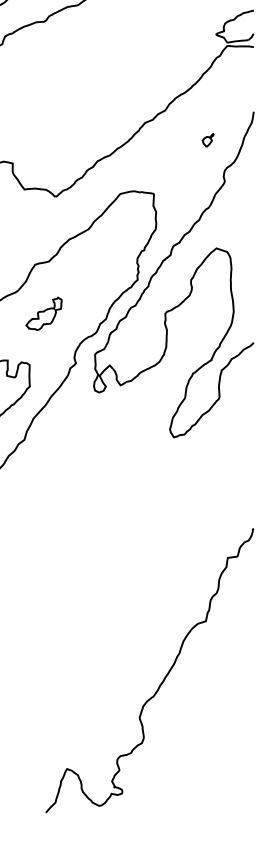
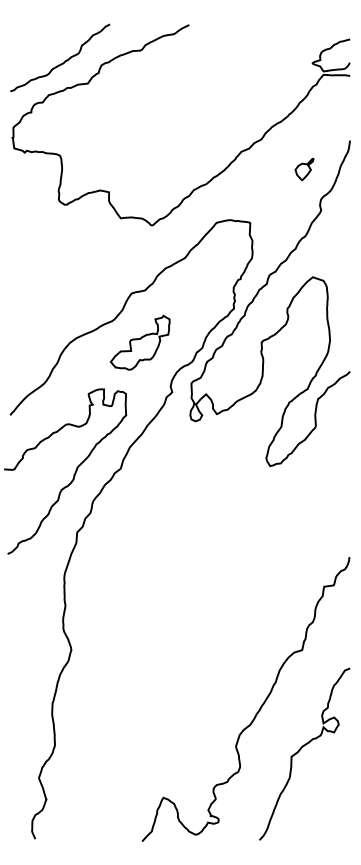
part: (208, 139) -> (304, 168), size x1.67
part: (44, 313) -> (140, 342), size x1.67
curve: (205, 720) -> (301, 749), added

